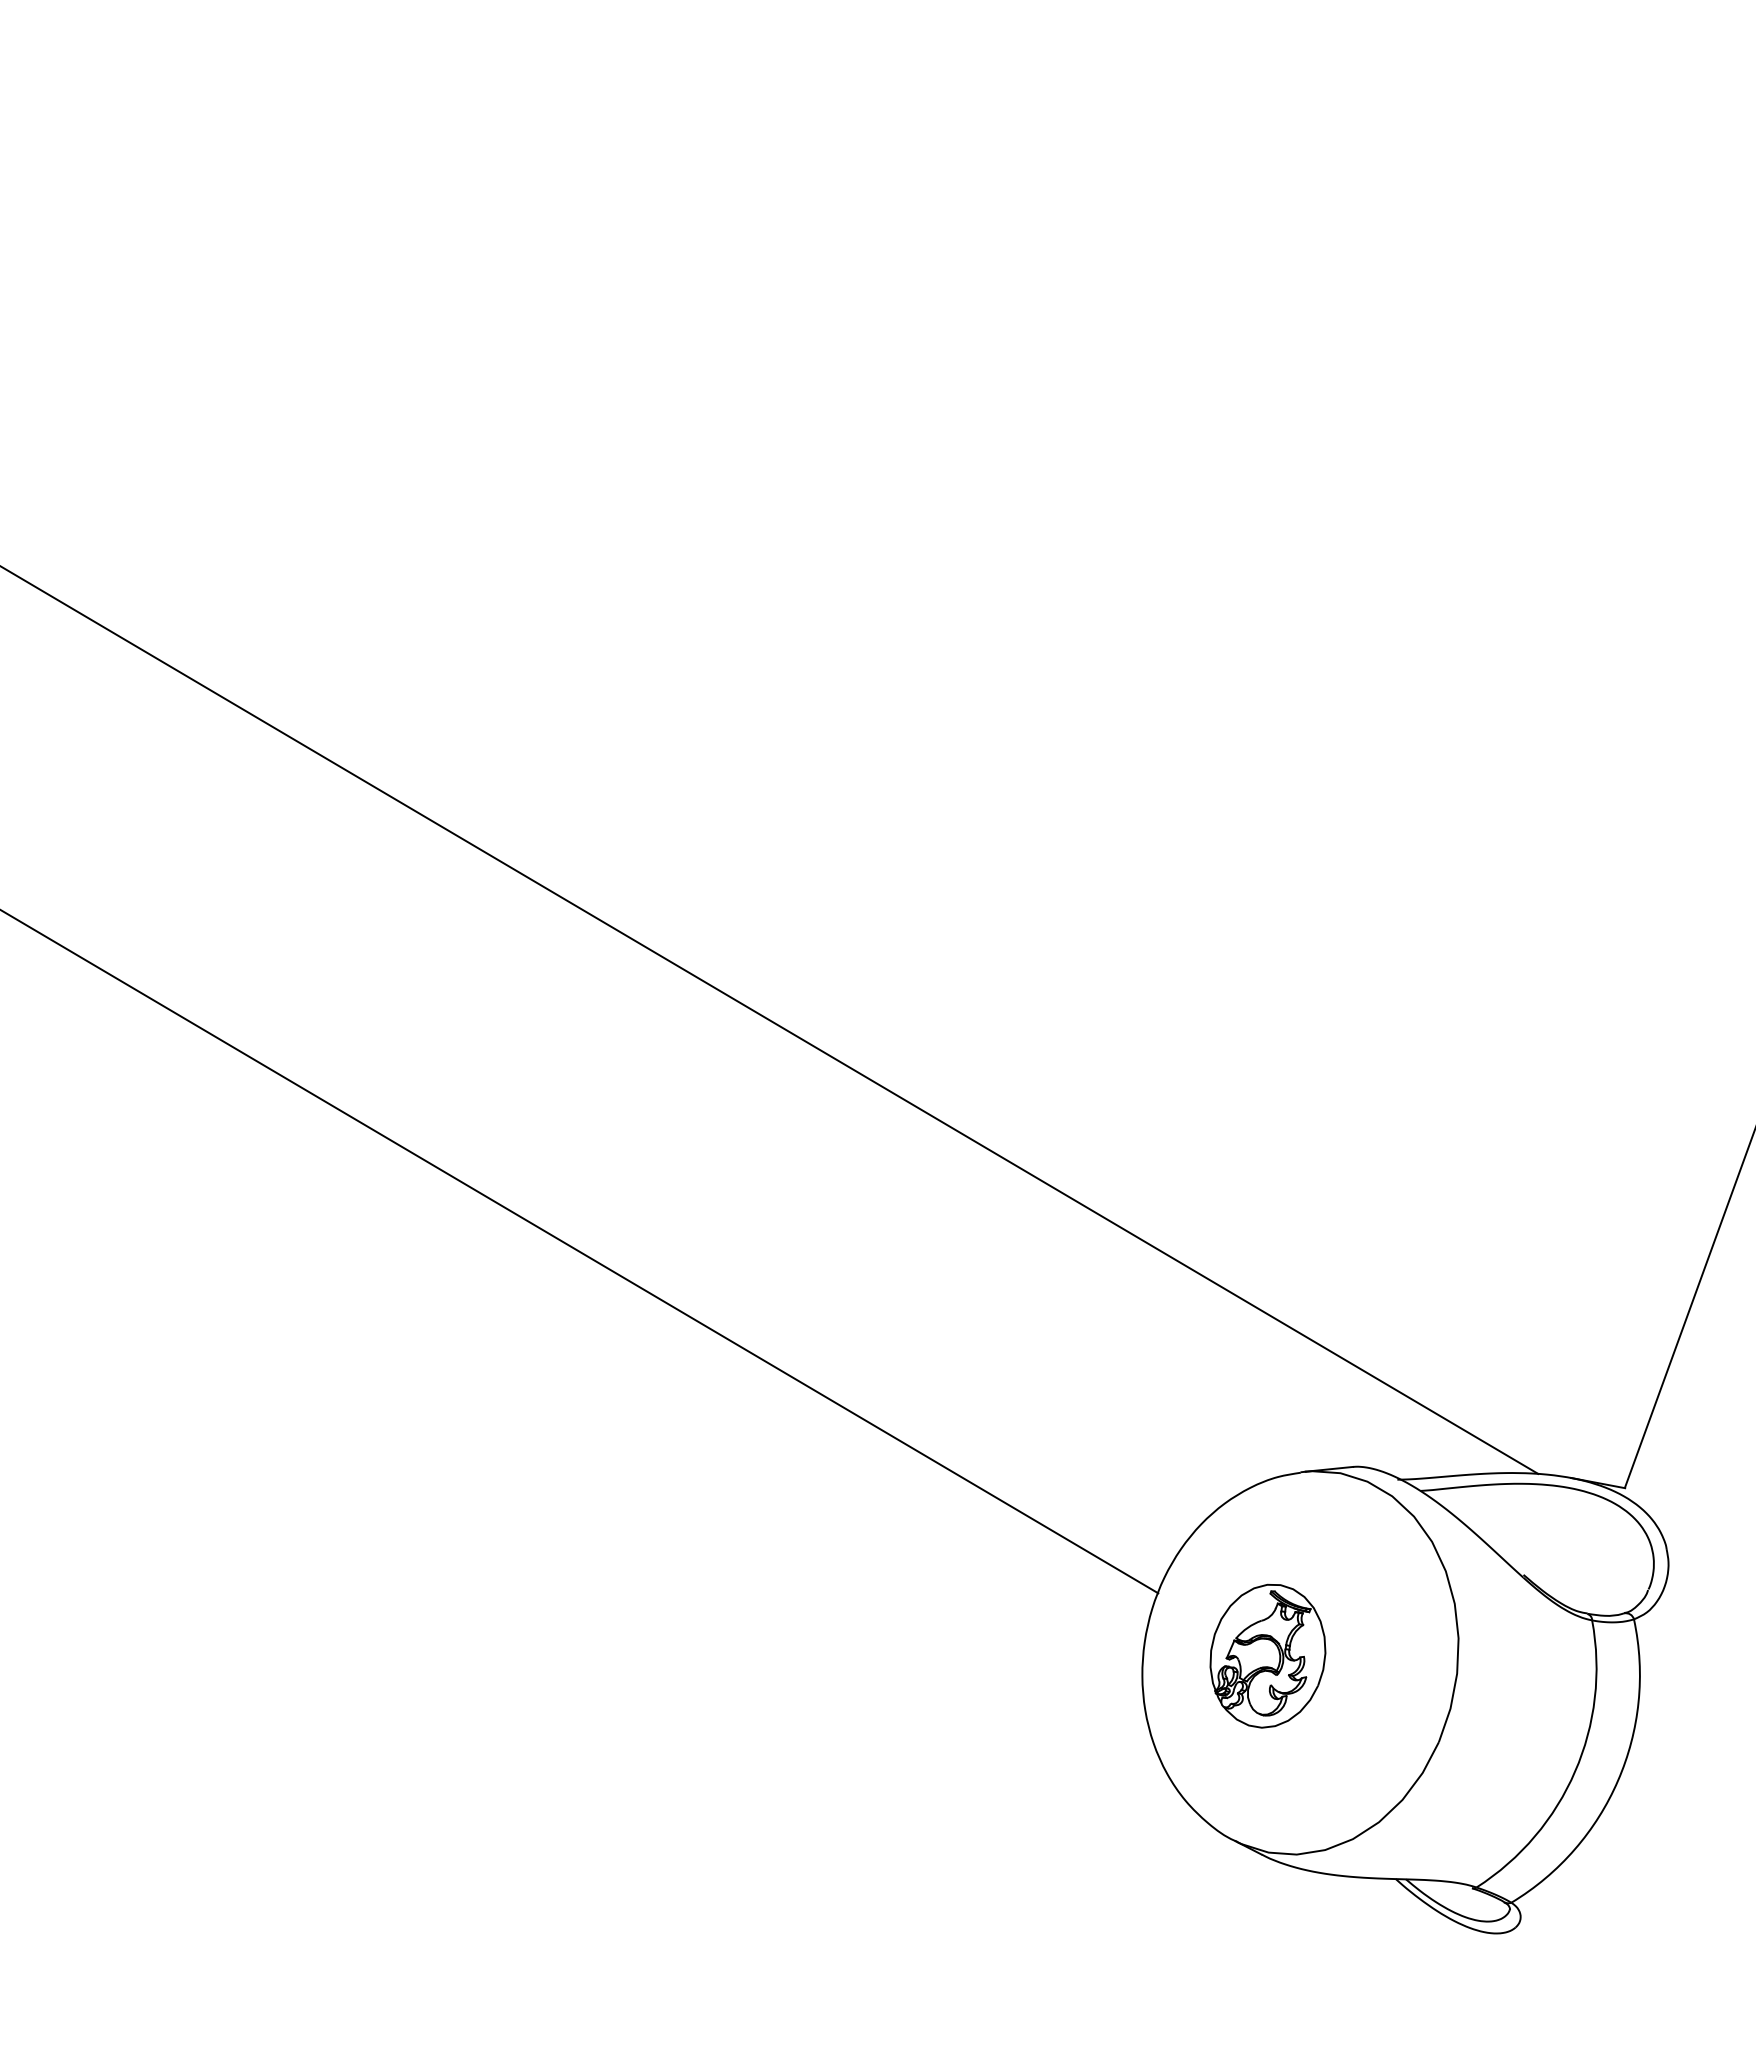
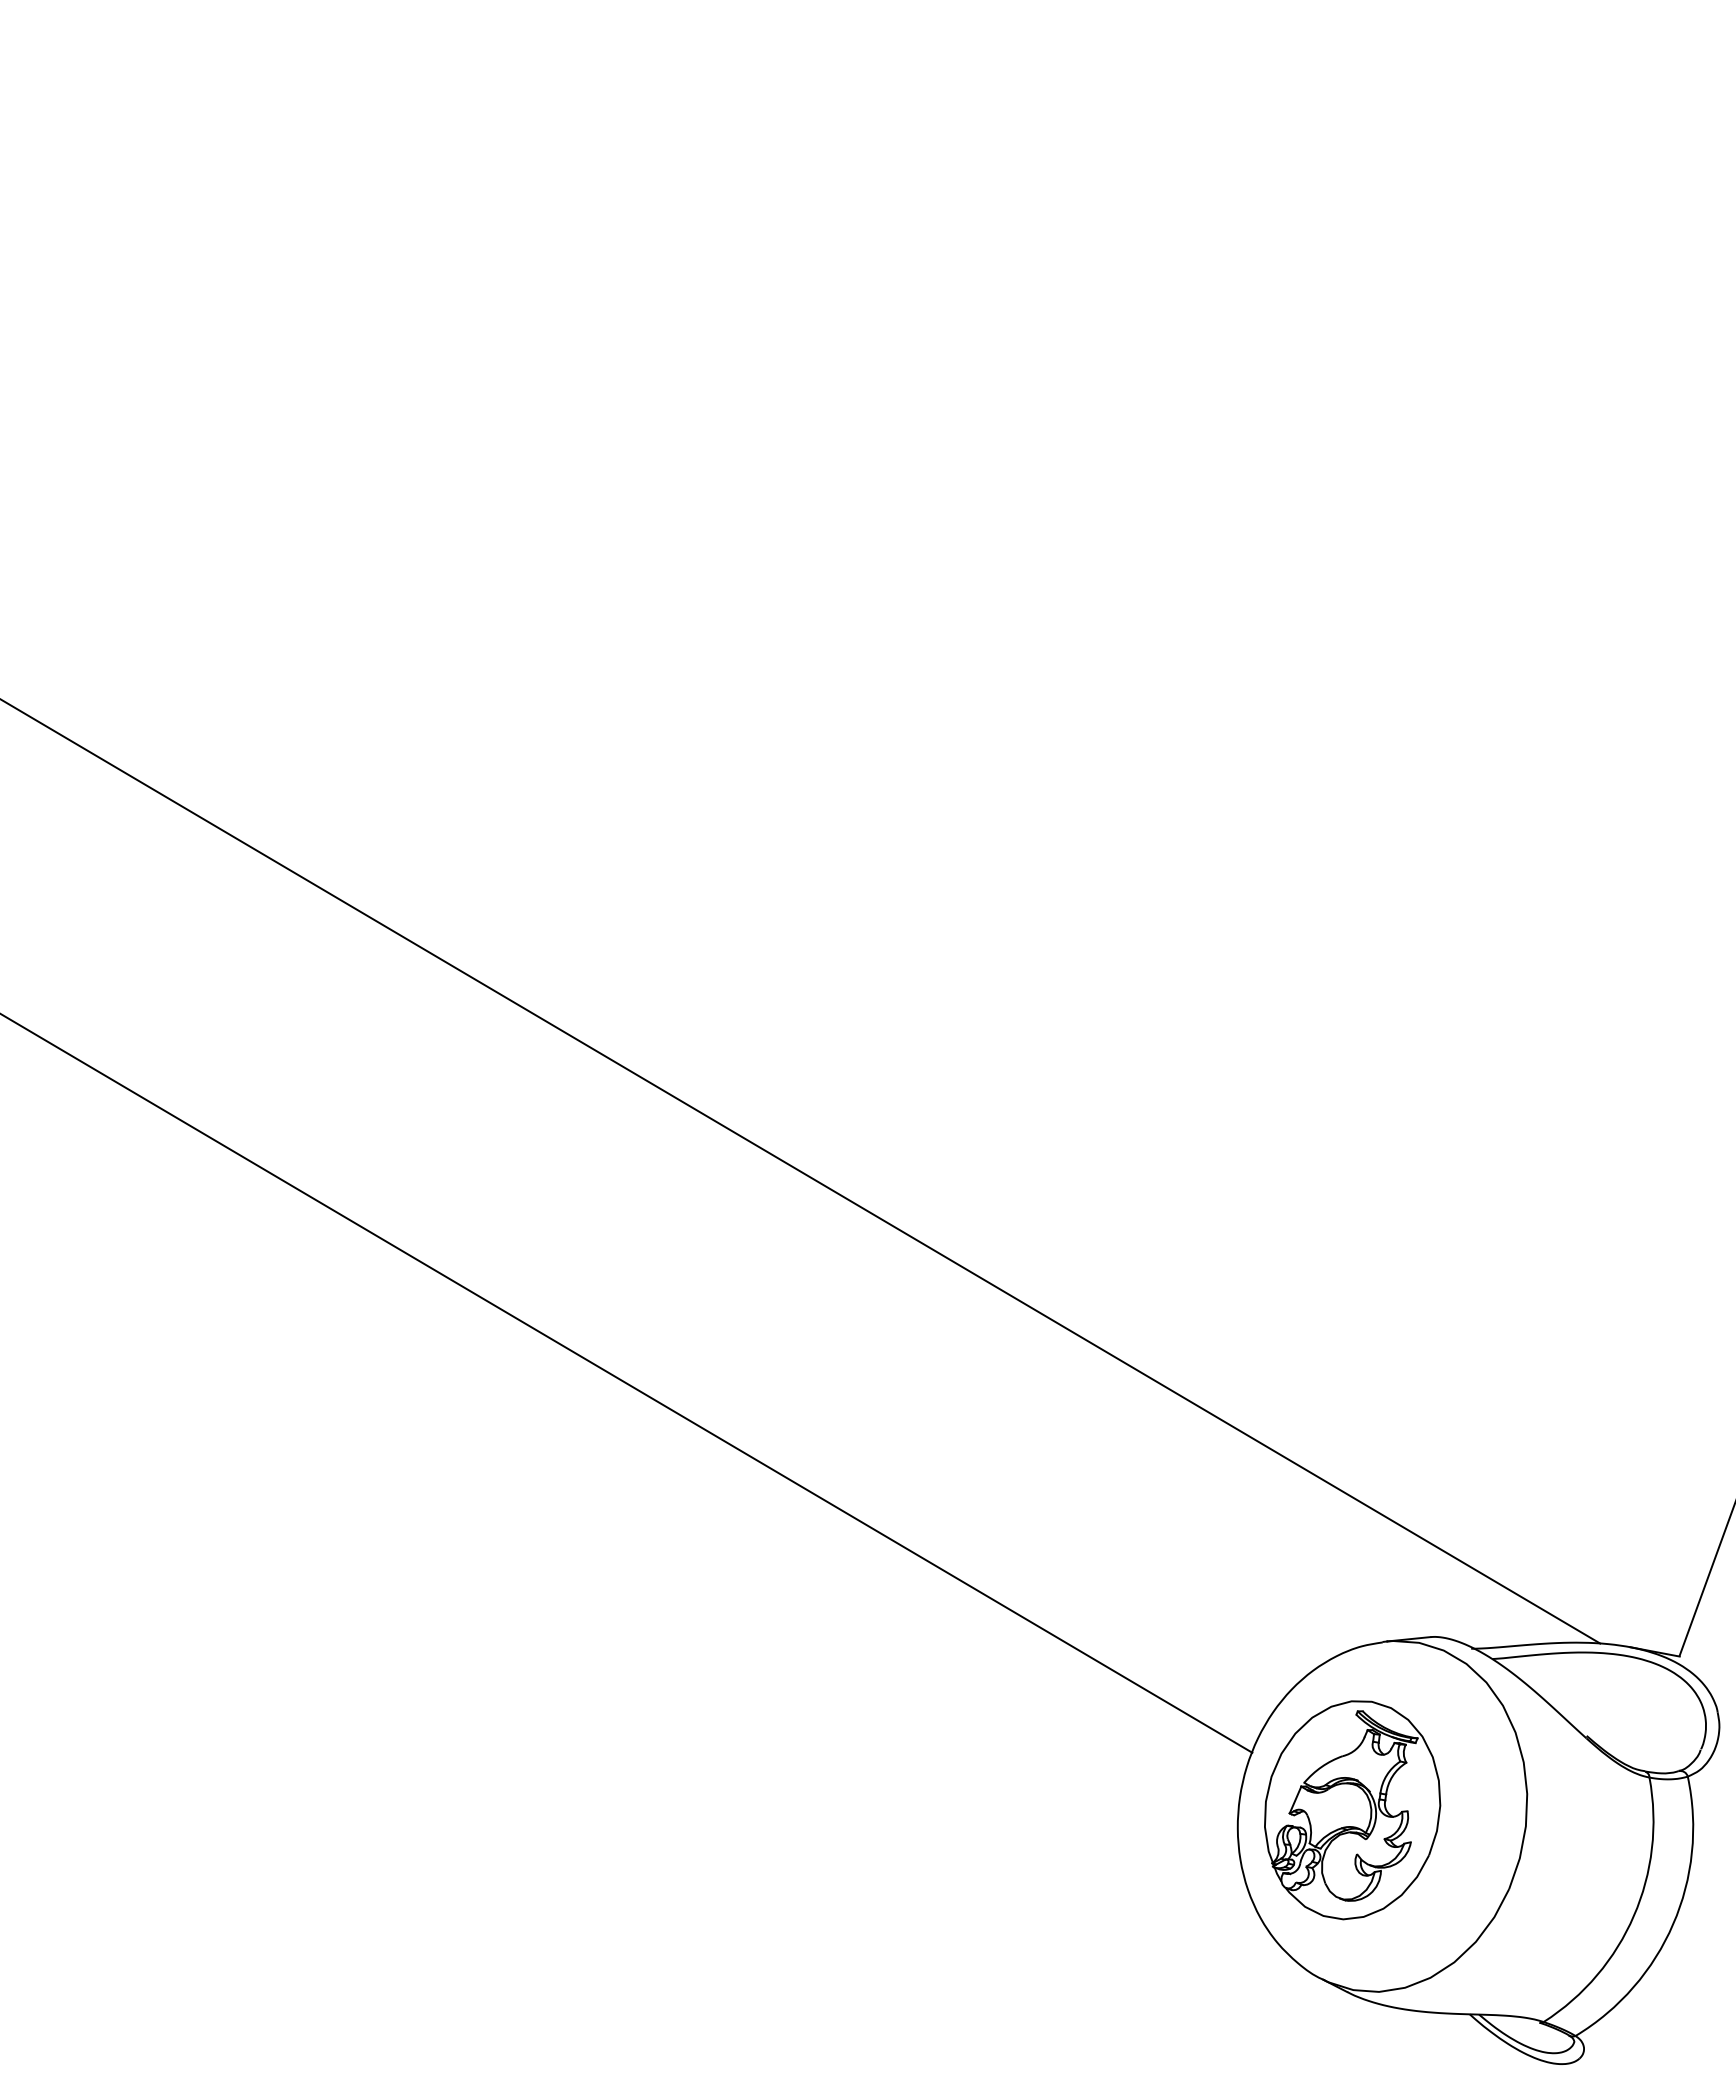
part: (1267, 1656) -> (1352, 1810), size x1.67

